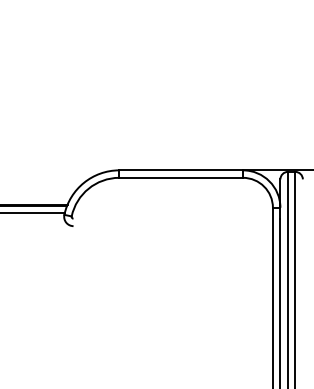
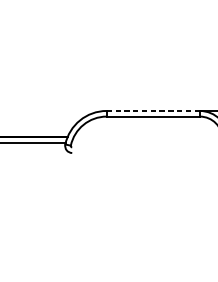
line: (181, 170) -> (153, 111), solid -> dashed

